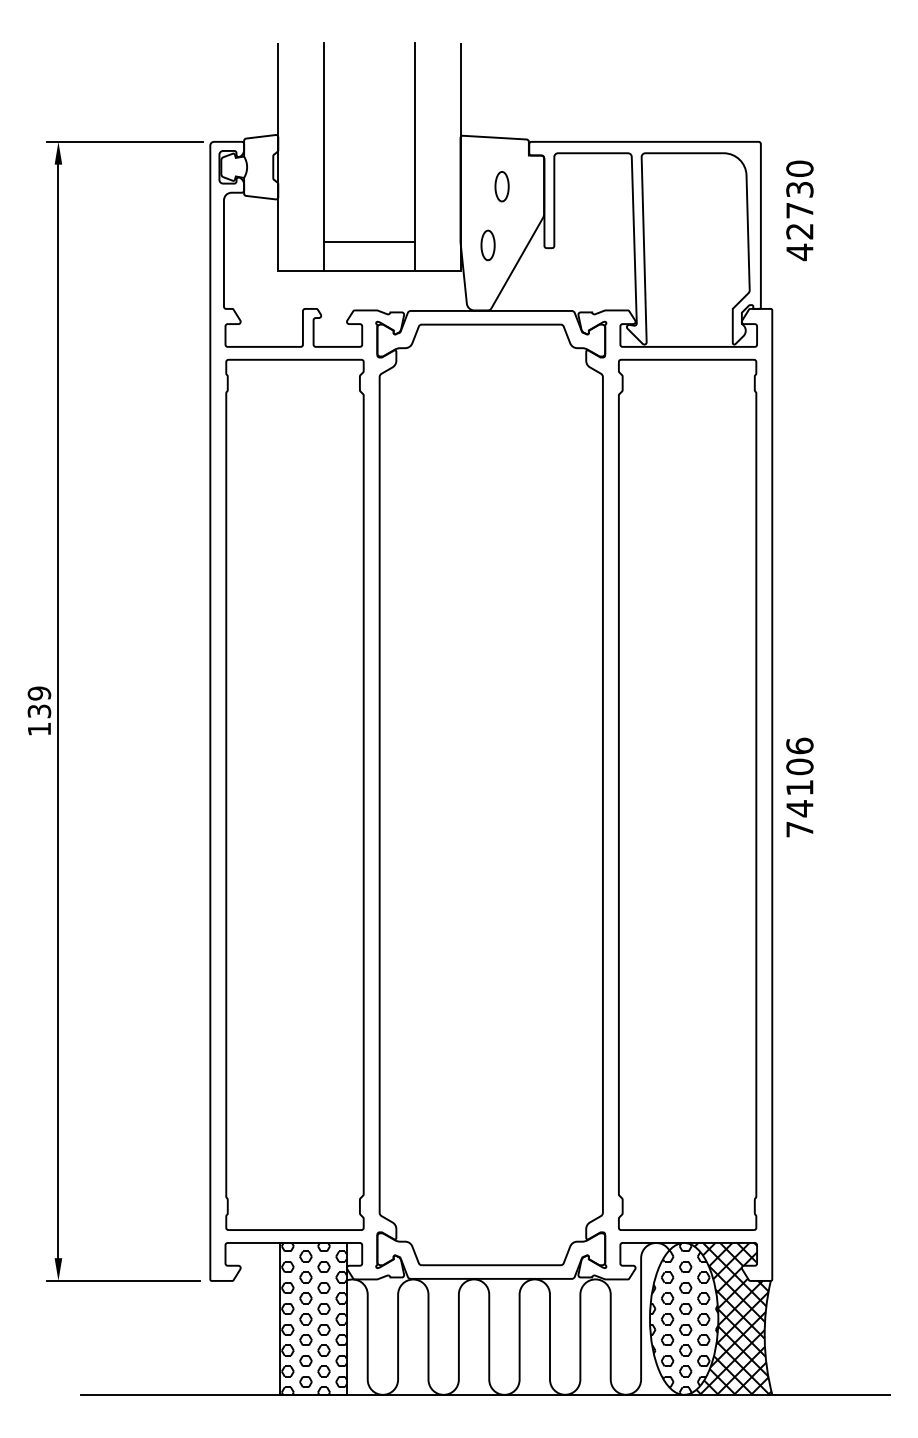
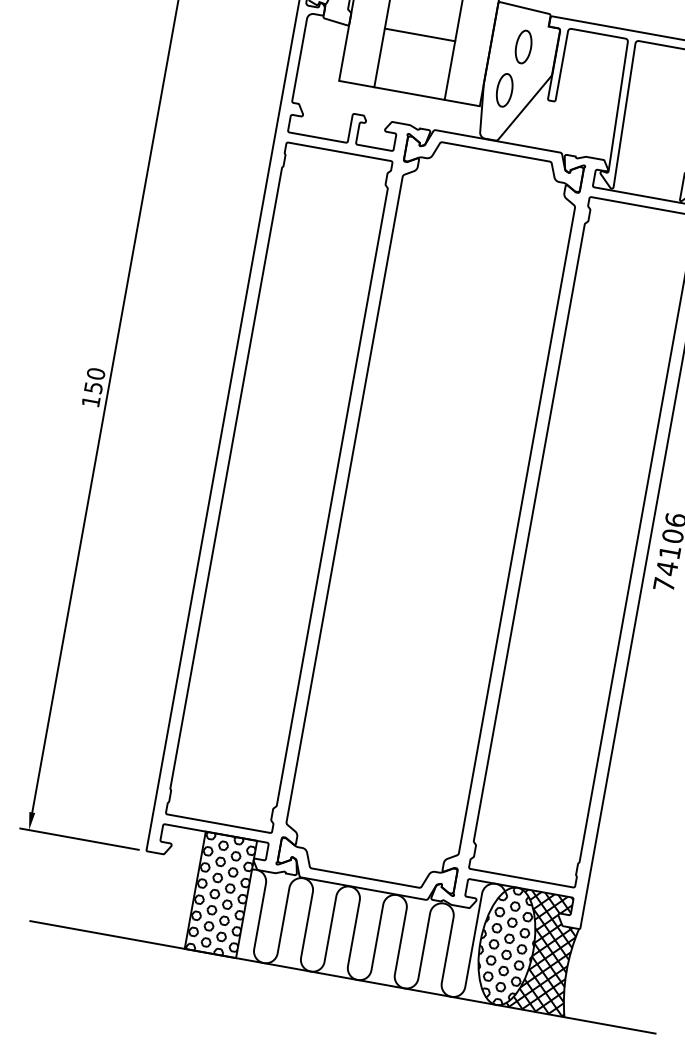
part: (501, 186) -> (523, 46), size x1.43
line: (368, 242) -> (419, 35), moved
part: (487, 245) -> (504, 90), size x1.43
text: (39, 701) -> (94, 380), 139 -> 150

